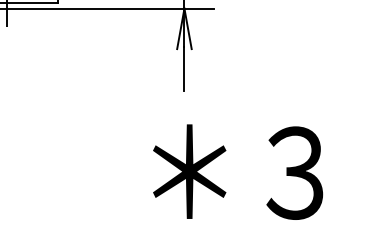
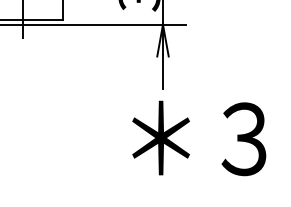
text: (238, 172) -> (199, 138), moved

